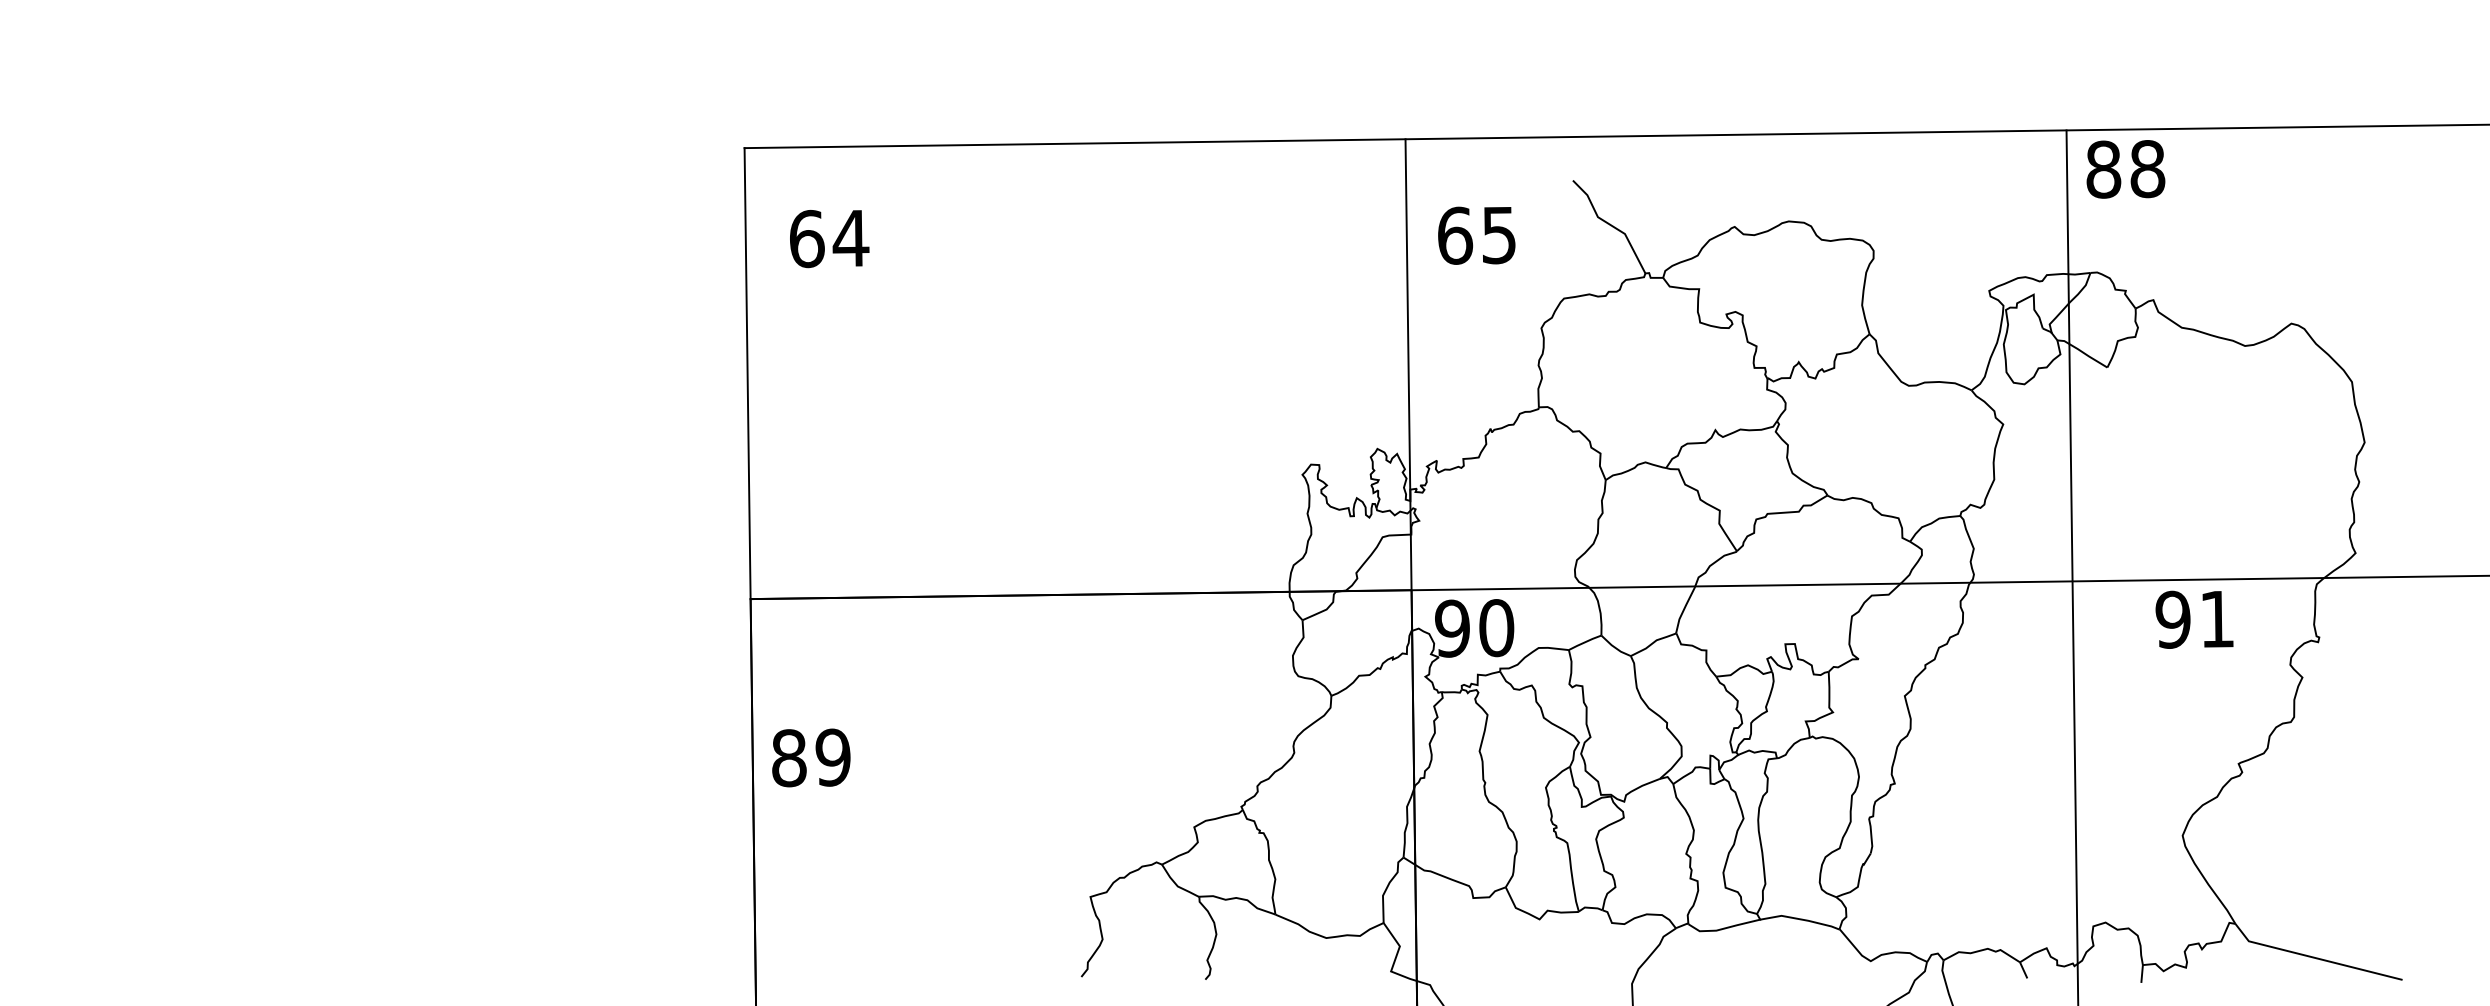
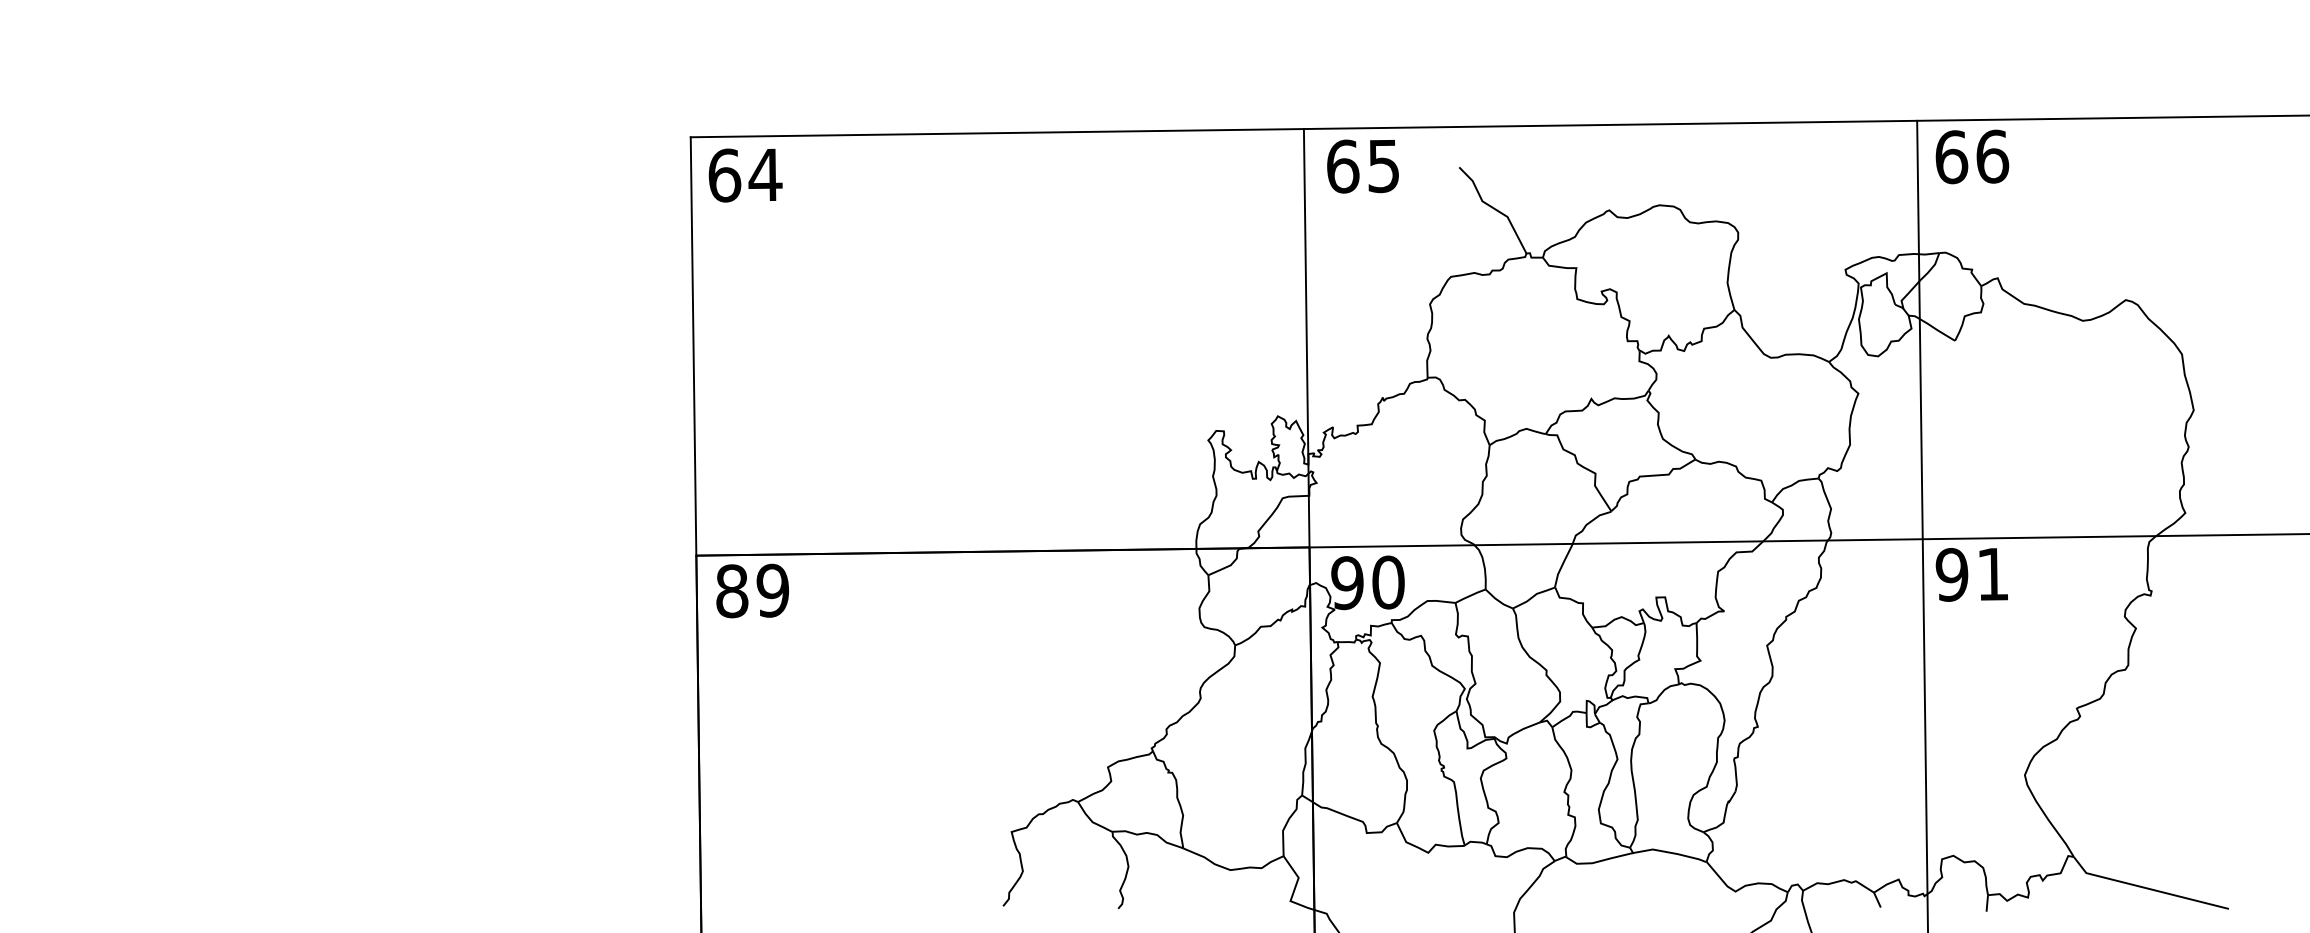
text: (2126, 168) -> (1972, 156), 88 -> 66
text: (1476, 235) -> (1362, 166), moved
text: (829, 238) -> (745, 175), moved
text: (2194, 619) -> (1971, 574), moved
text: (811, 757) -> (752, 590), moved

